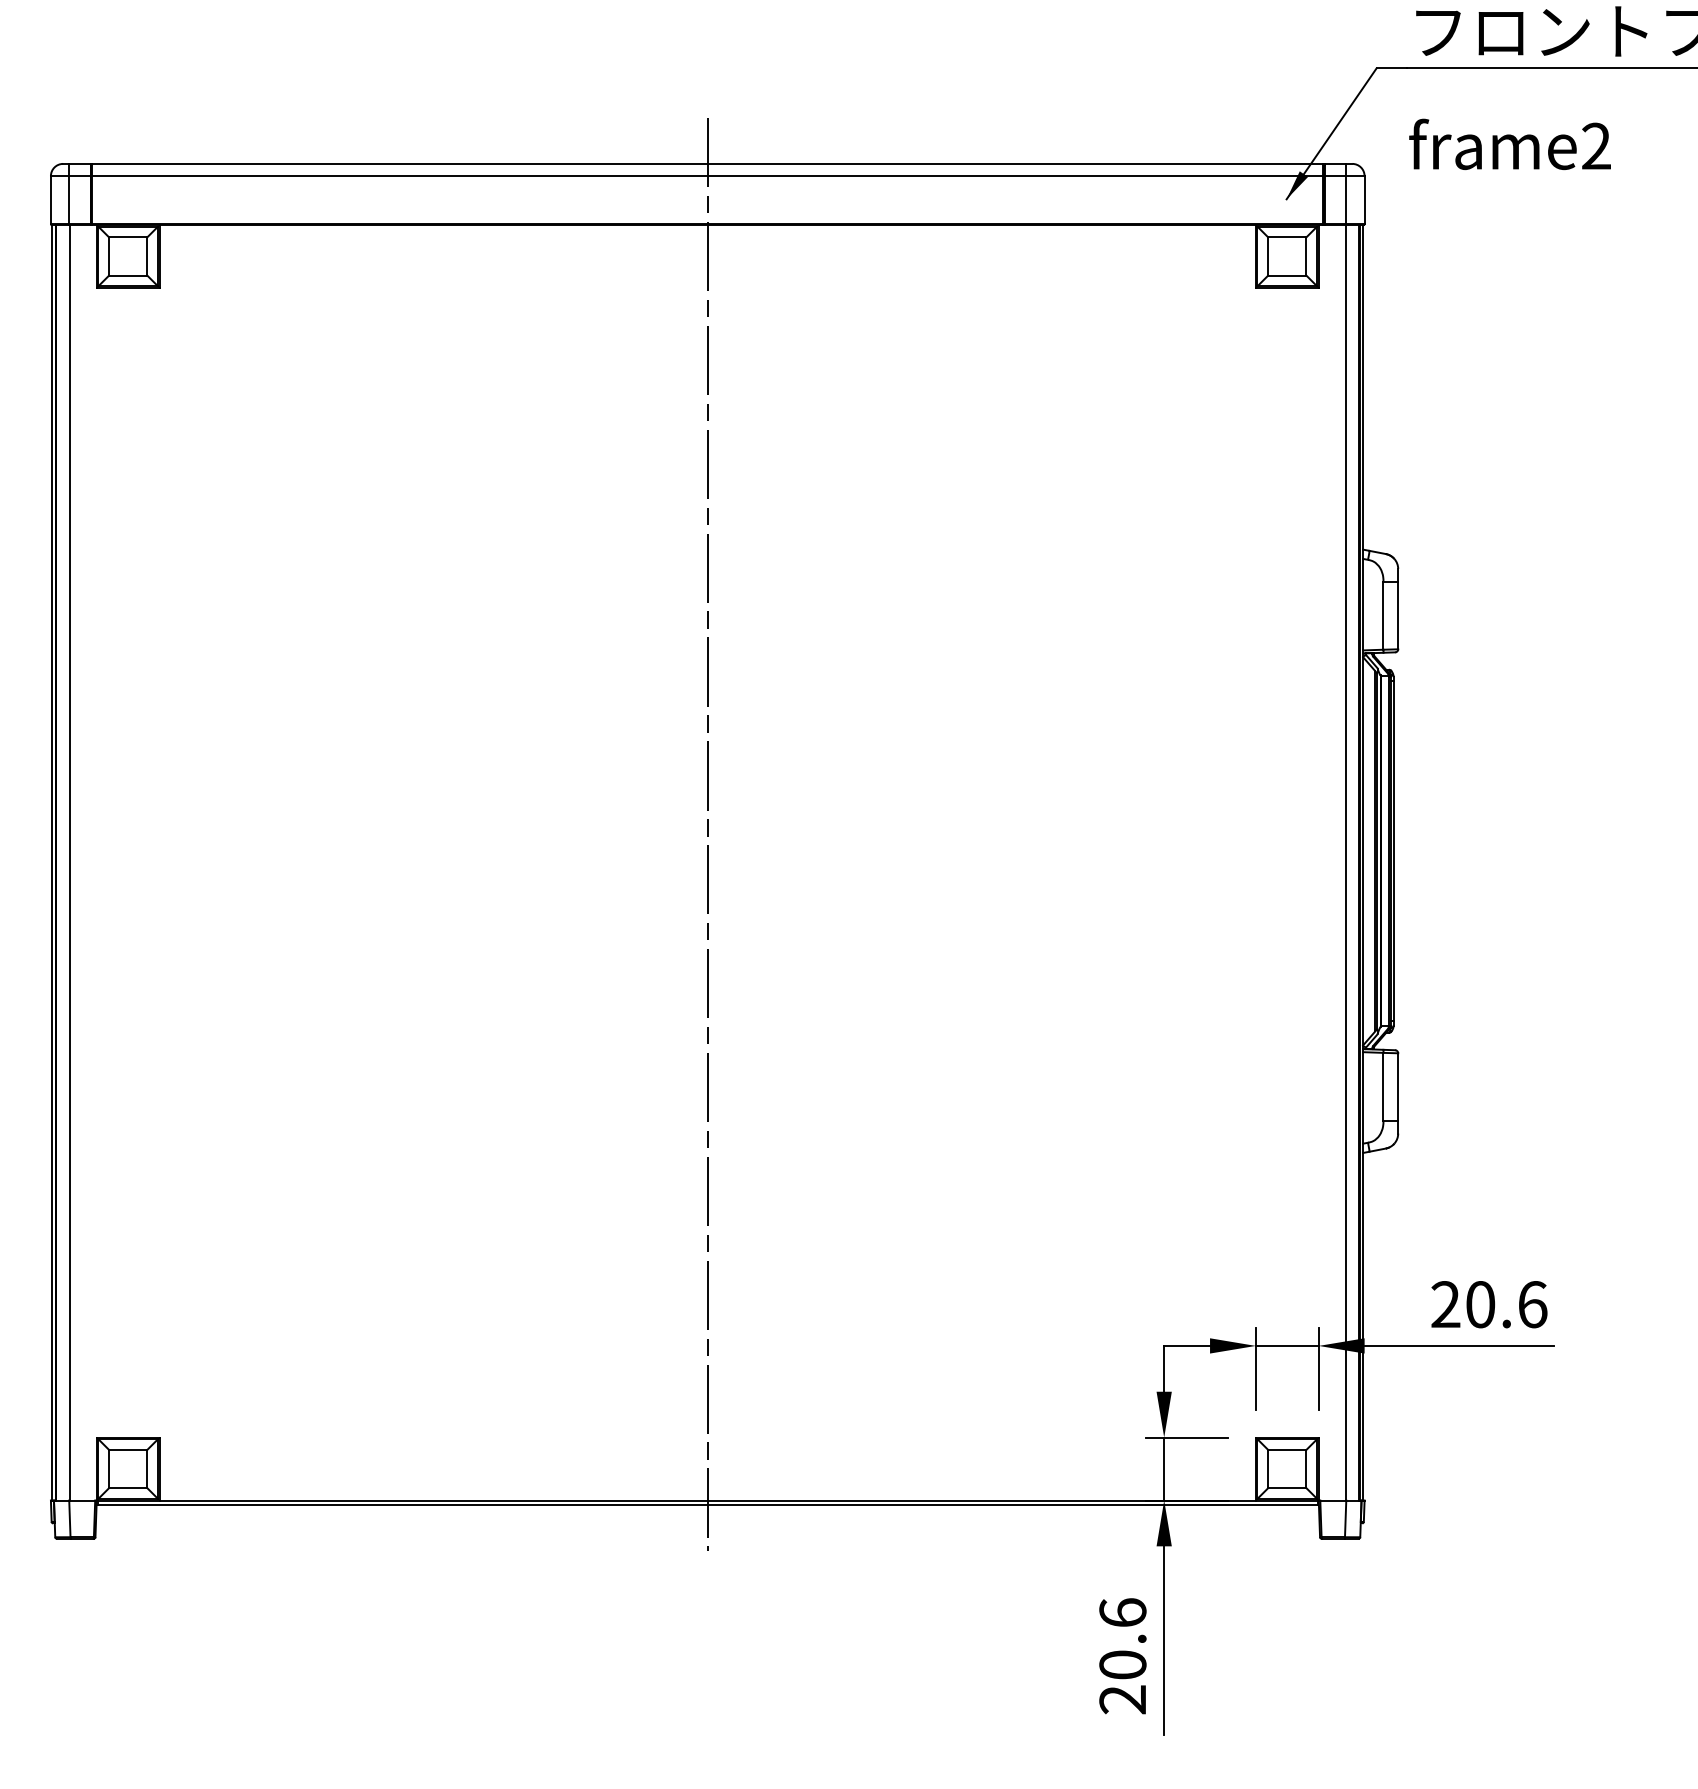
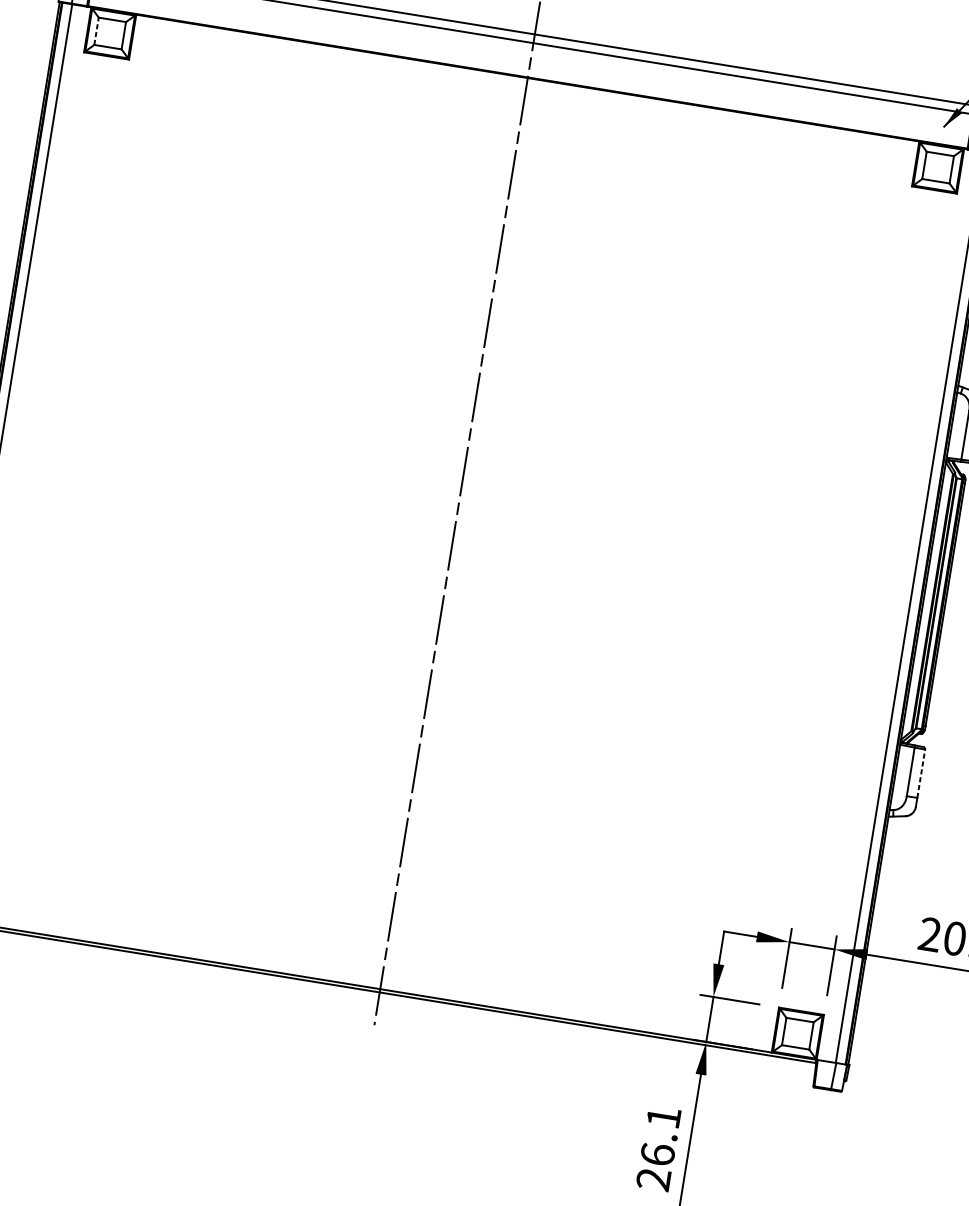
line: (109, 255) -> (96, 30), solid -> dashed
line: (1398, 1087) -> (921, 774), solid -> dashed
text: (1122, 1638) -> (660, 1135), 20.6 -> 26.1

